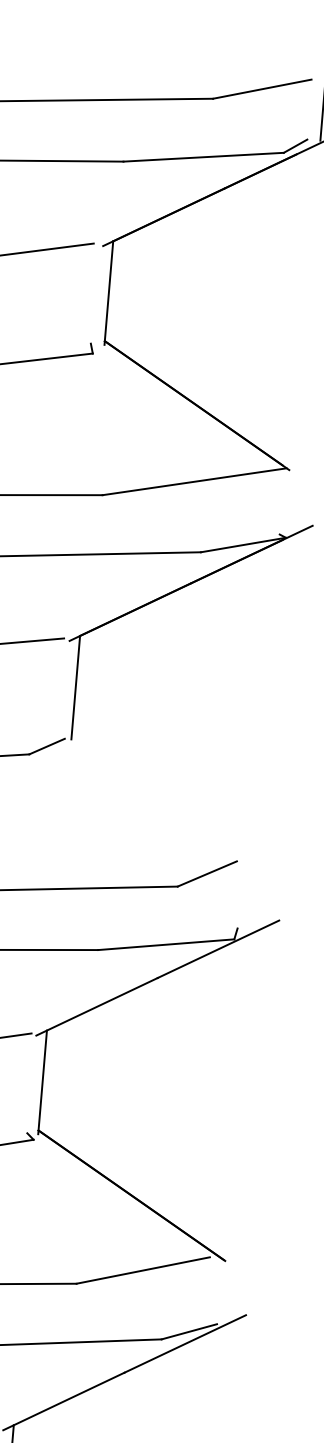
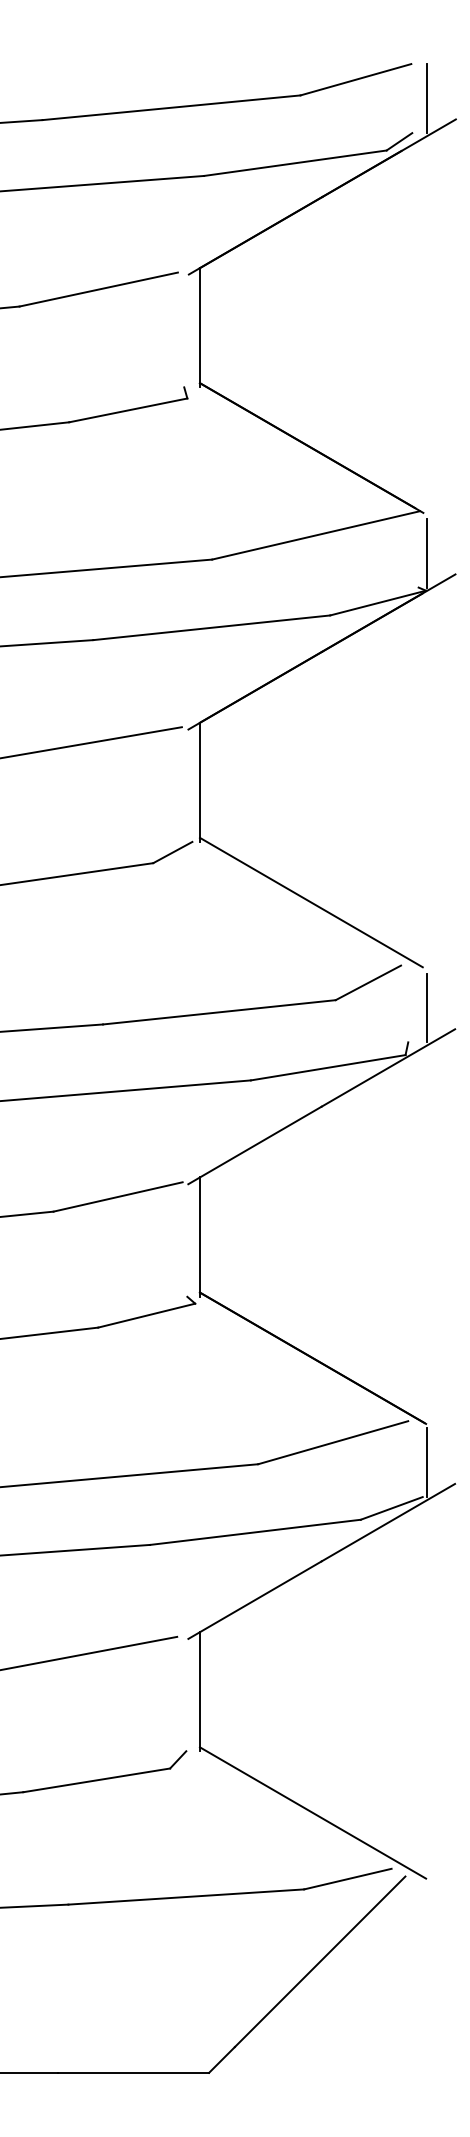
line: (289, 504) -> (427, 552), added
line: (162, 799) -> (310, 902), added
line: (256, 899) -> (427, 1007), added
line: (223, 1294) -> (427, 1462), added

